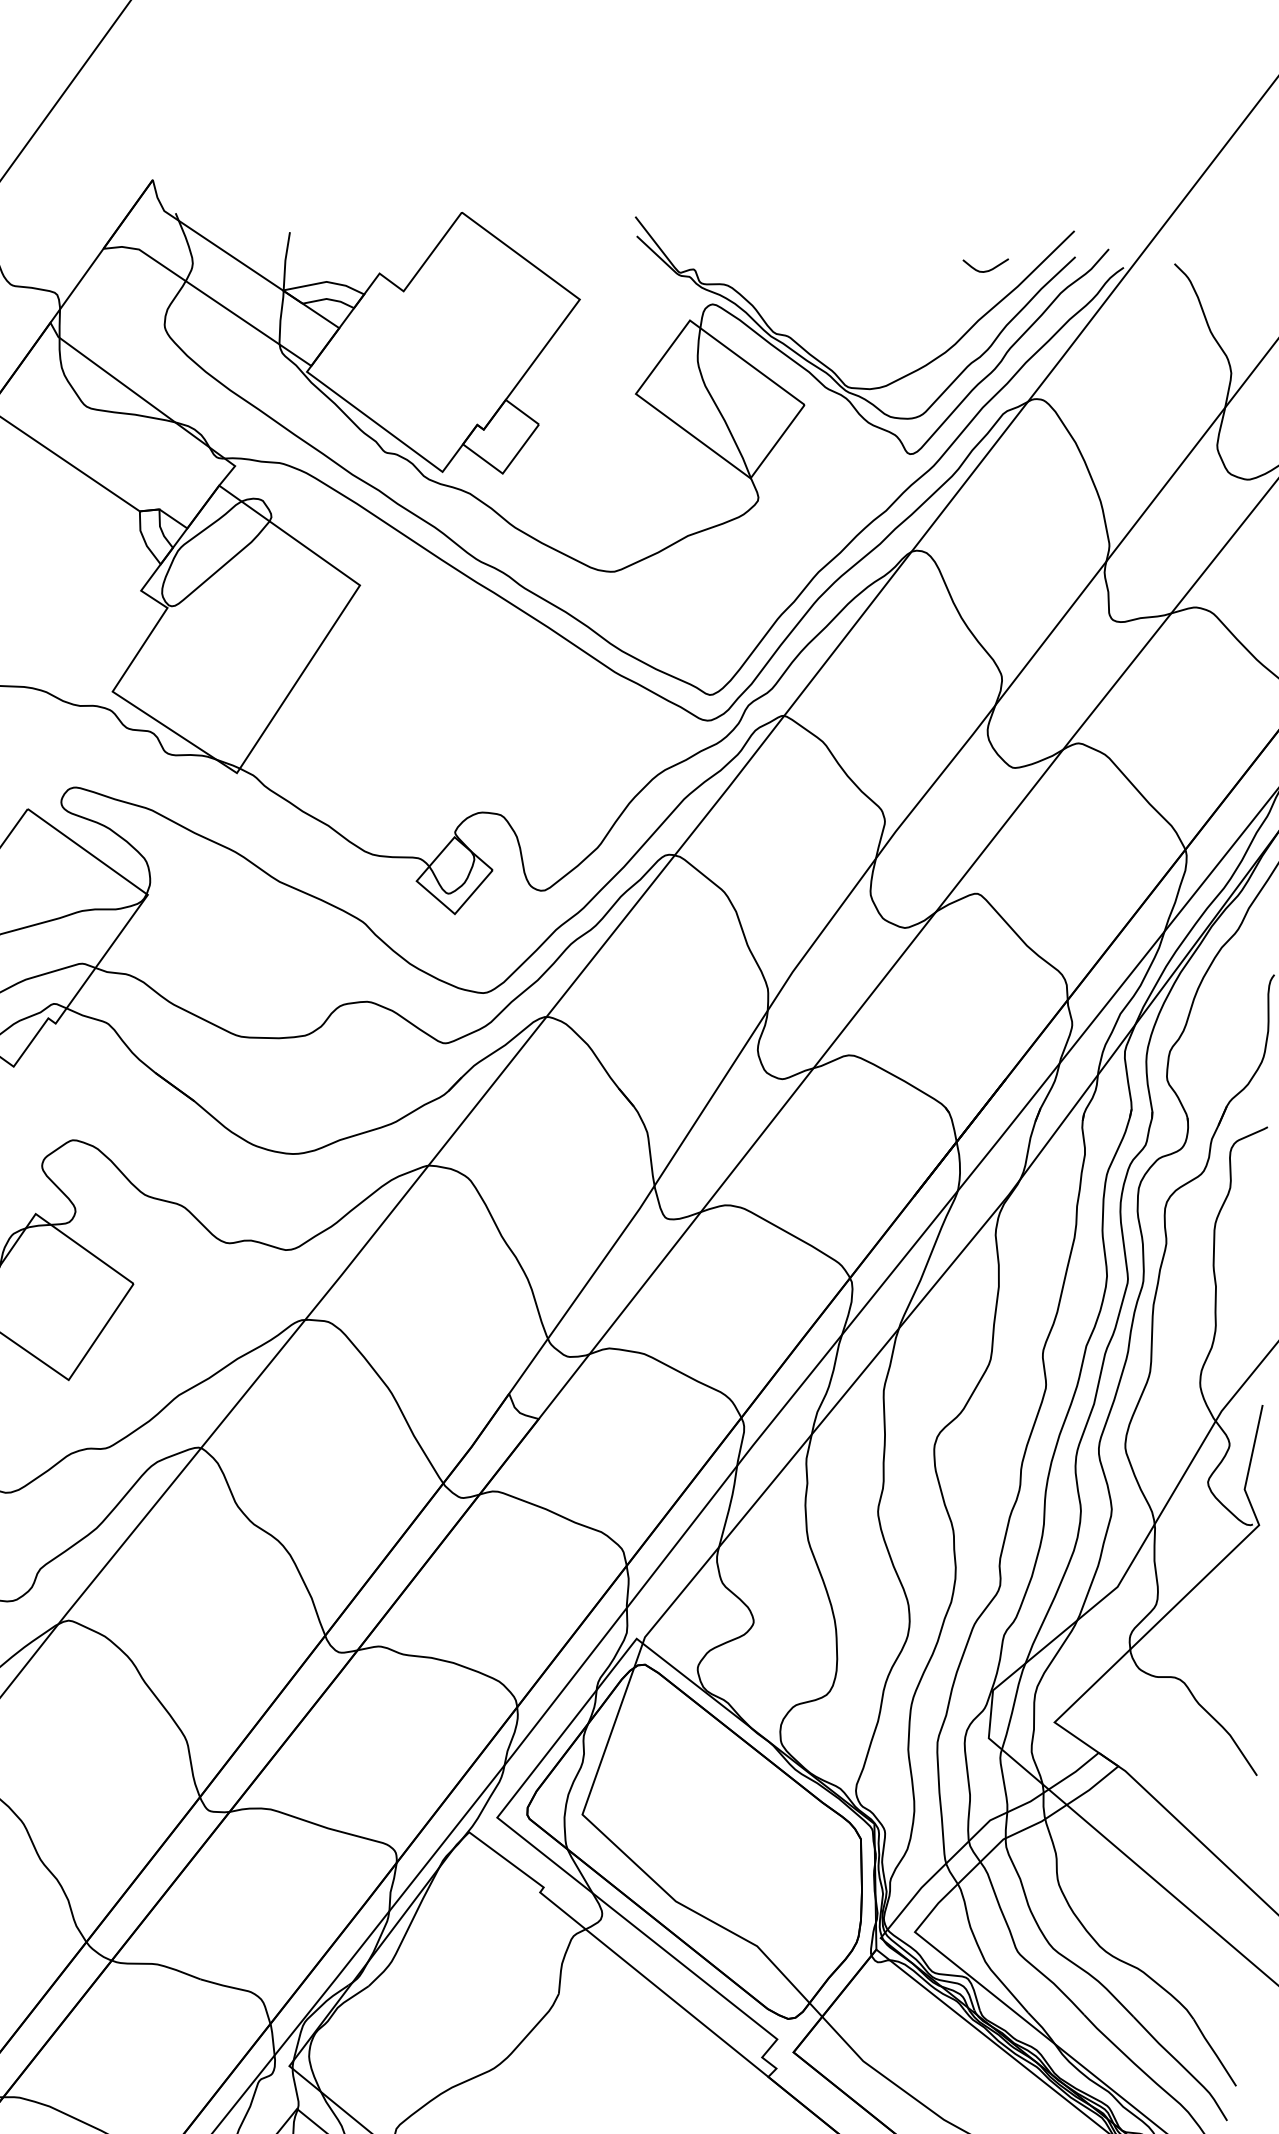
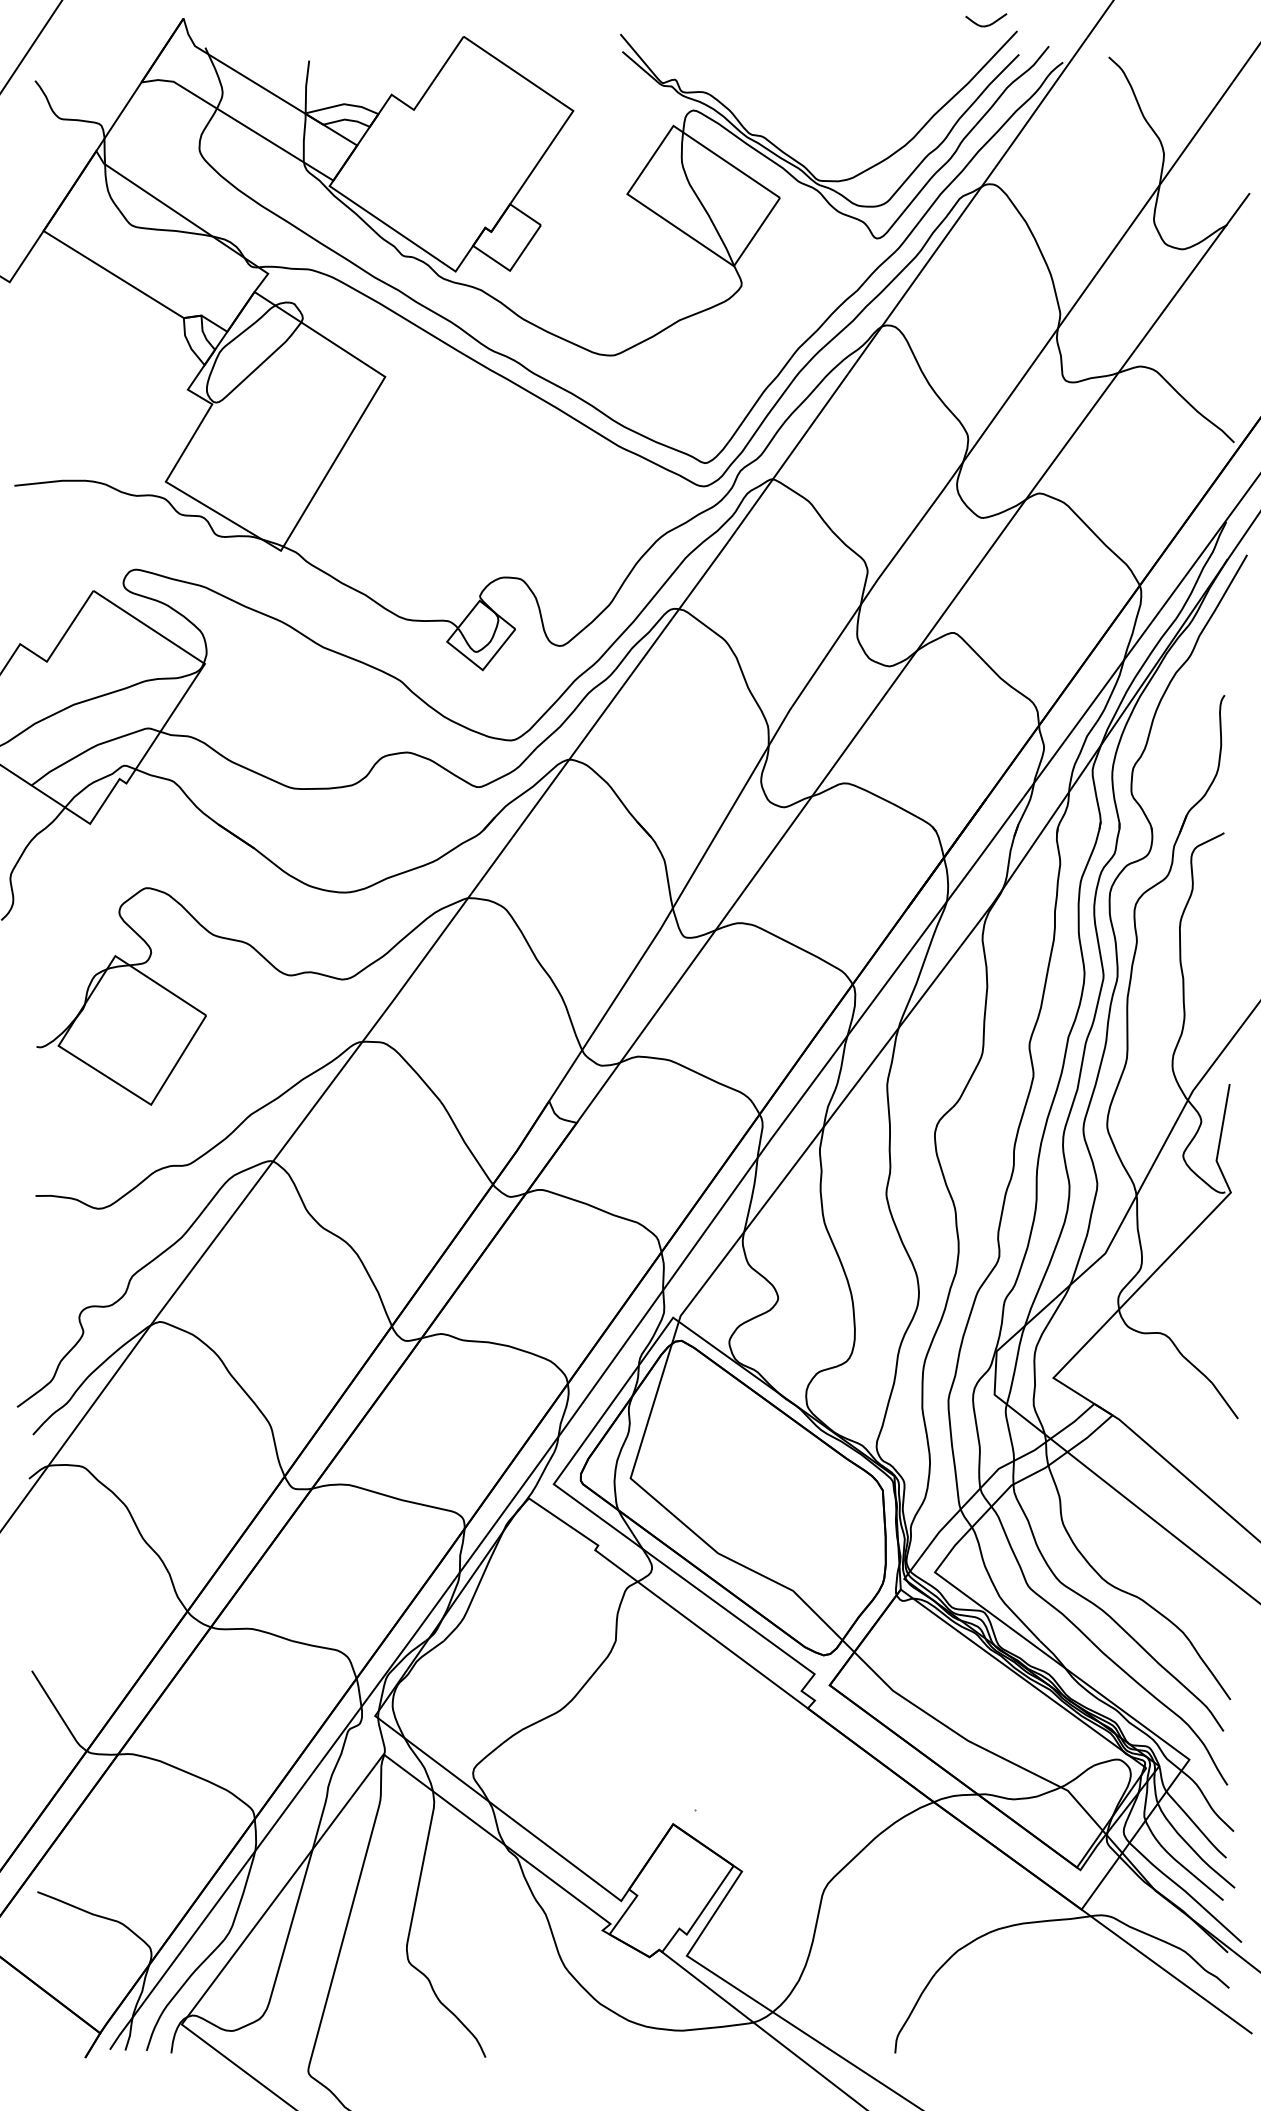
curve: (986, 269) -> (987, 24), moved

